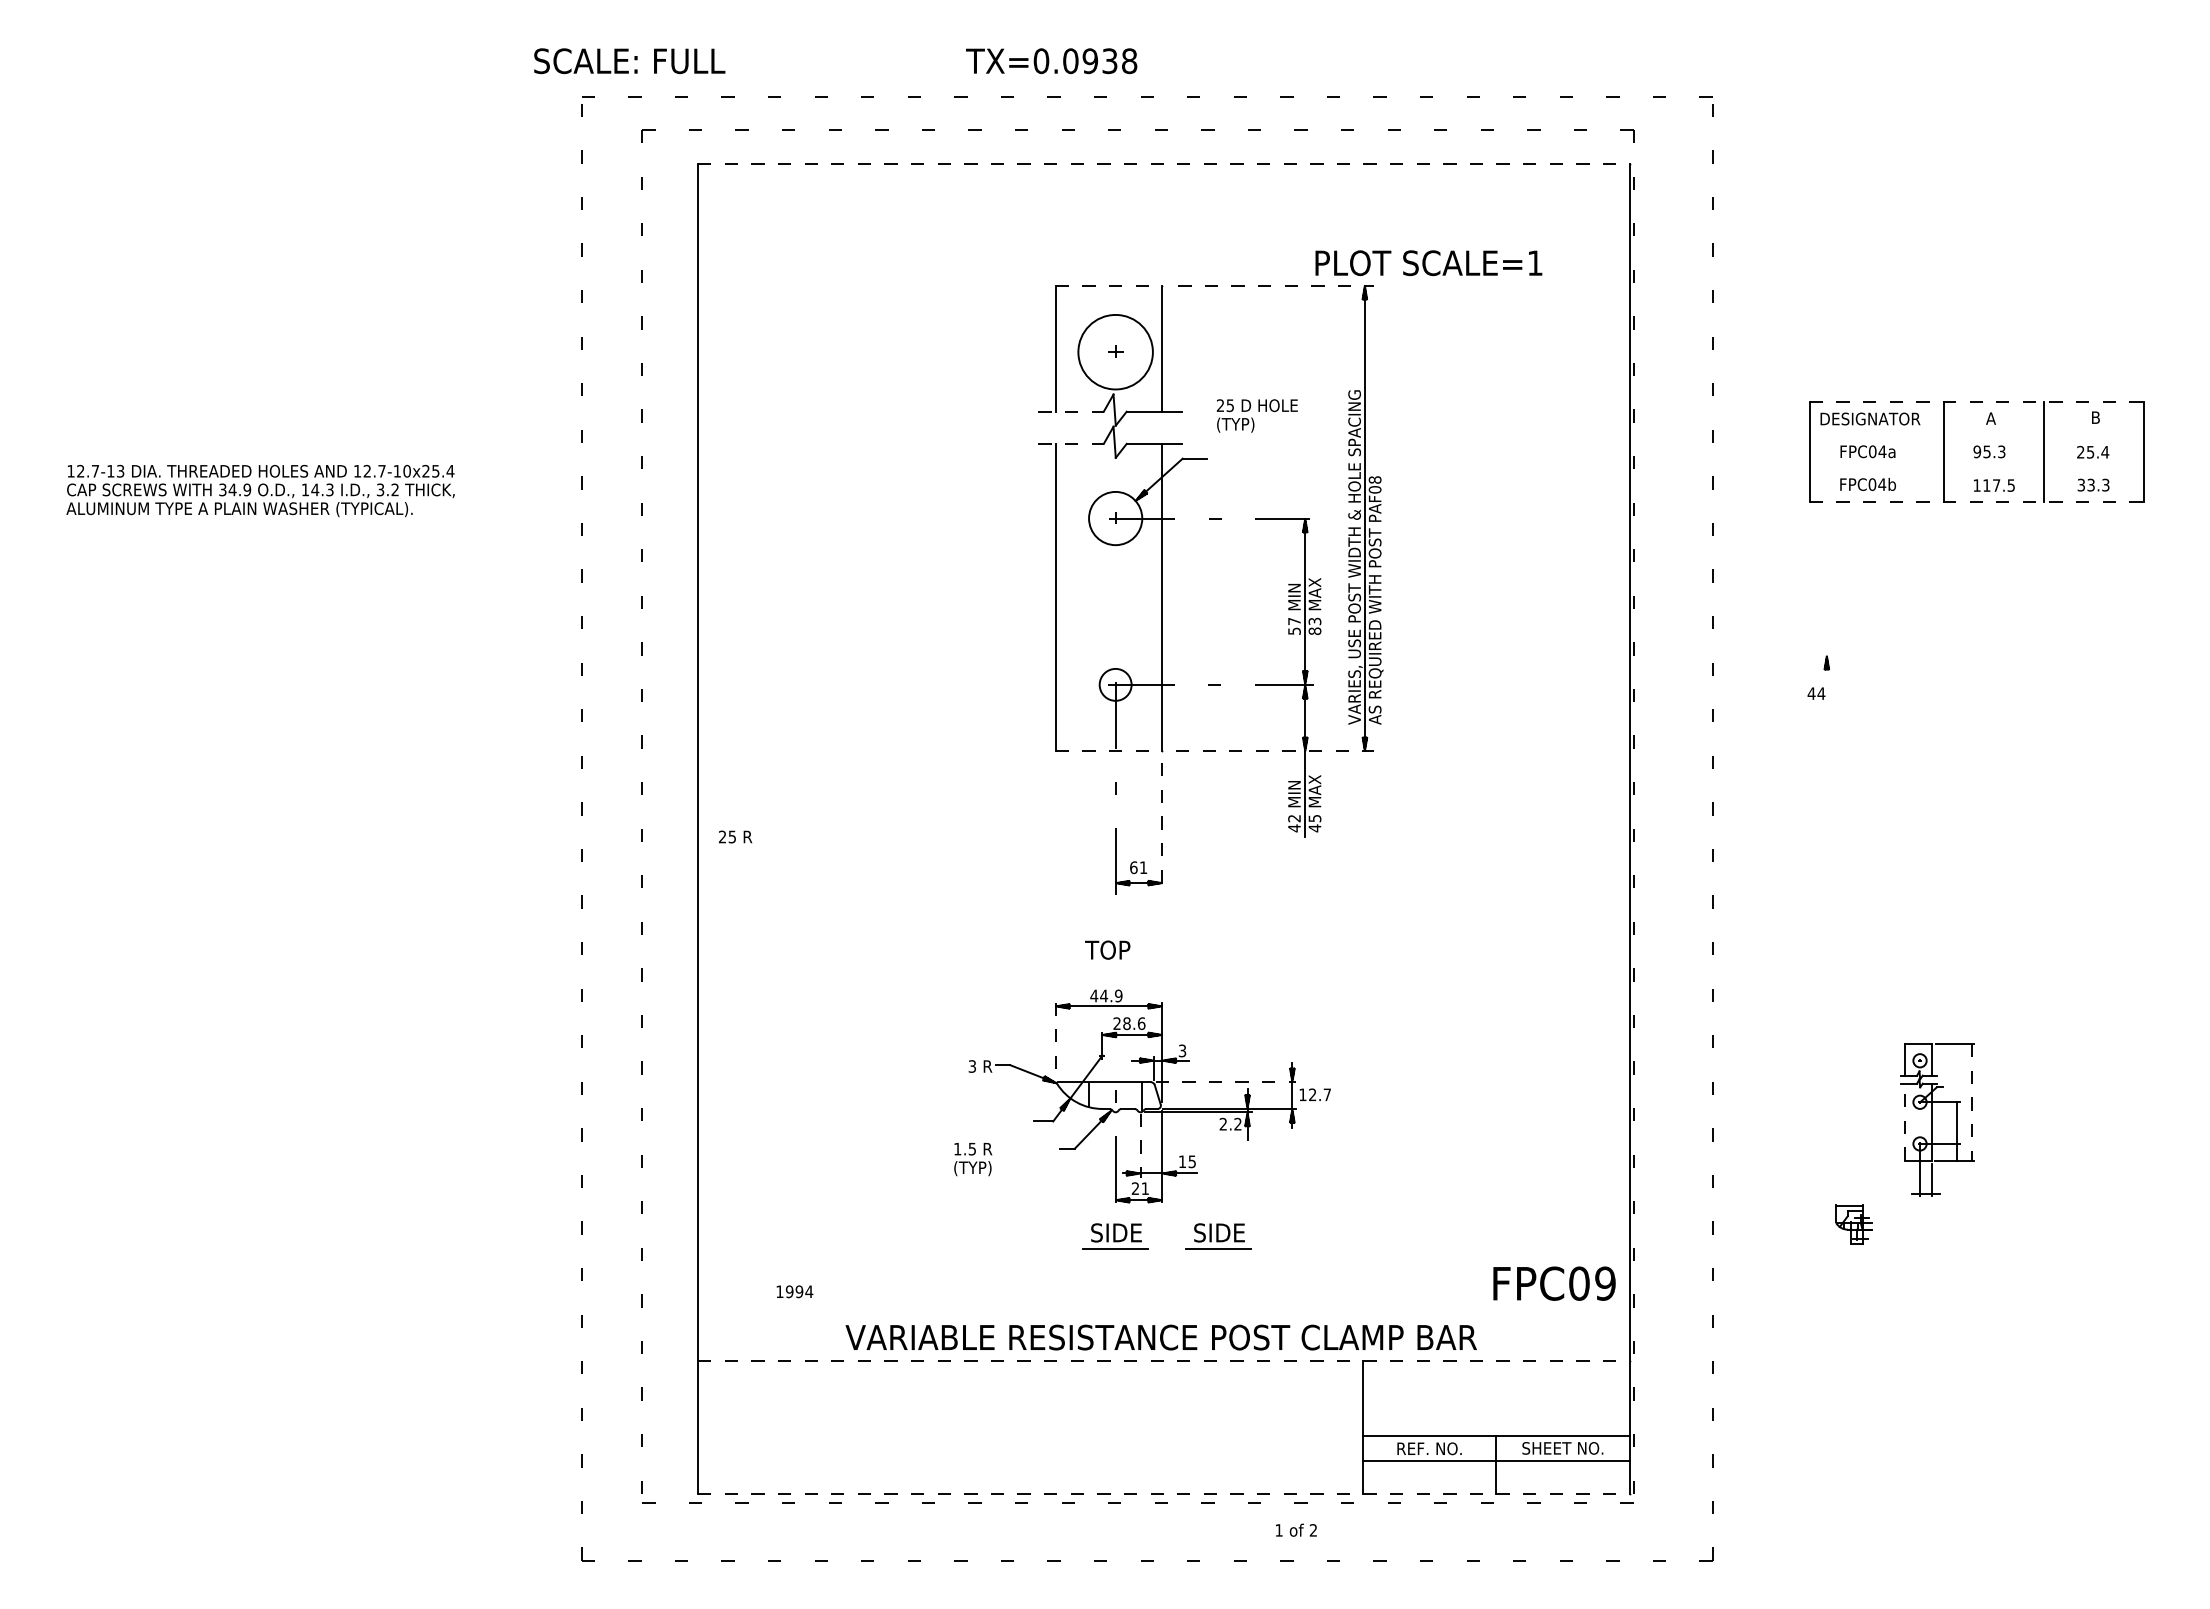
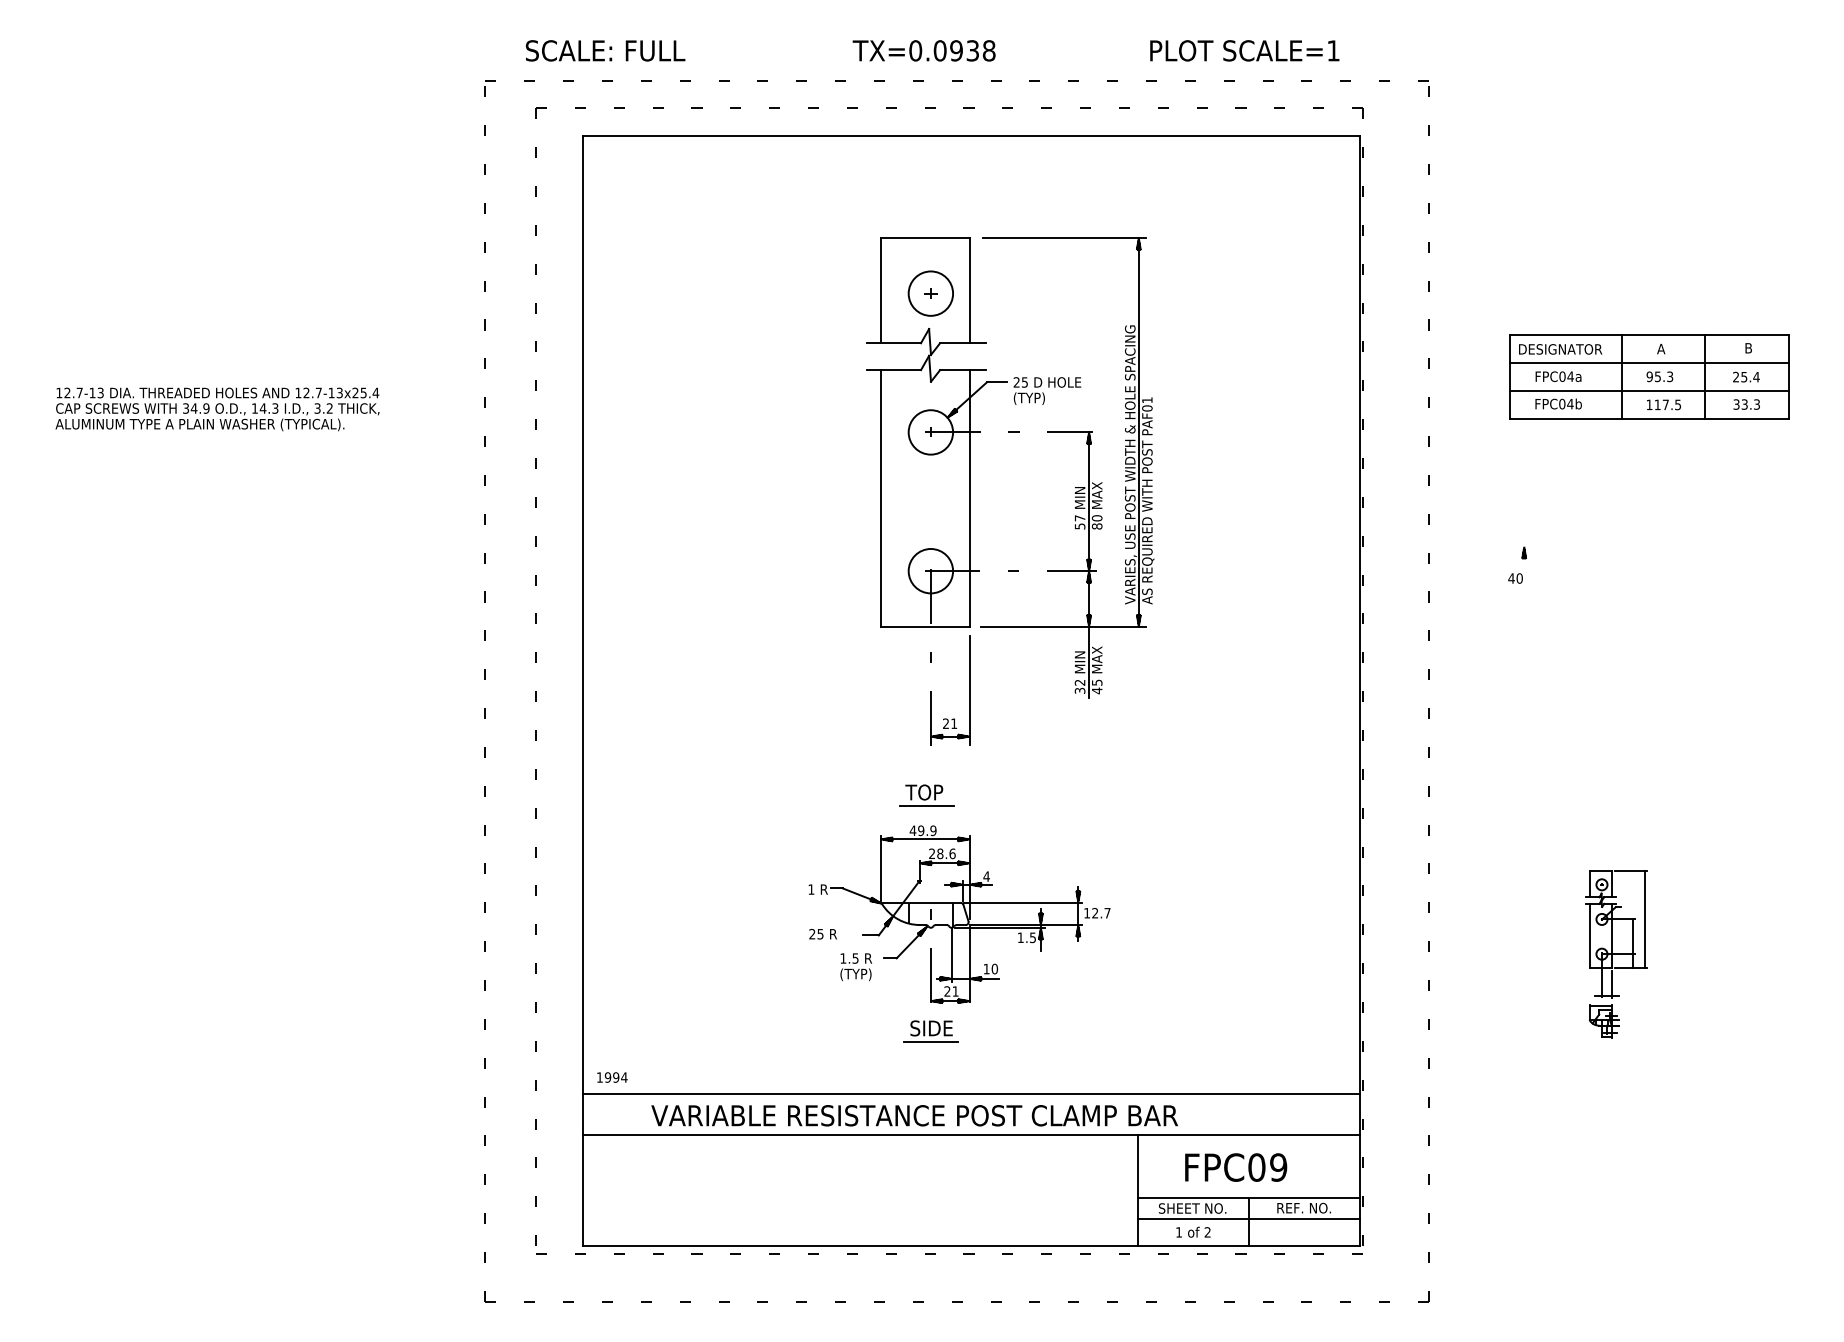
text: (629, 61) -> (605, 51), moved
text: (1051, 61) -> (924, 51), moved
line: (1163, 163) -> (970, 136), dashed -> solid
text: (1428, 263) -> (1244, 51), moved
line: (1109, 285) -> (925, 237), dashed -> solid
line: (1276, 285) -> (1065, 237), dashed -> solid
circle: (1115, 351) -> (930, 293), size x0.71
line: (1976, 402) -> (1649, 335), dashed -> solid
line: (1071, 411) -> (894, 343), dashed -> solid
text: (1256, 415) -> (1046, 390), moved
line: (1976, 435) -> (1649, 363), added
line: (1071, 443) -> (894, 369), dashed -> solid
line: (1976, 468) -> (1649, 390), added
text: (406, 471) -> (339, 393), 12.7-10x25.4 -> 12.7-13x25.4
text: (1374, 479) -> (1146, 399), PAF08 -> PAF01
line: (1976, 501) -> (1649, 418), dashed -> solid
text: (1314, 621) -> (1096, 518), 83 -> 80
circle: (1115, 684) -> (930, 570), size x1.67
text: (1821, 693) -> (1519, 578), 44 -> 40
line: (1109, 751) -> (925, 626), dashed -> solid
line: (1275, 751) -> (1064, 626), dashed -> solid
line: (1162, 828) -> (969, 691), dashed -> solid
text: (1294, 828) -> (1080, 691), 42 -> 32
text: (735, 836) -> (823, 933), moved
text: (1133, 867) -> (945, 723), 61 -> 21
line: (1110, 966) -> (926, 806), added
text: (1104, 995) -> (921, 830), 44.9 -> 49.9
line: (1055, 1041) -> (880, 868), dashed -> solid
text: (1182, 1050) -> (986, 876), 3 -> 4
text: (971, 1066) -> (810, 889), 3 -> 1
line: (1226, 1082) -> (1023, 902), dashed -> solid
line: (1971, 1102) -> (1644, 919), dashed -> solid
line: (1905, 1121) -> (1589, 935), dashed -> solid
text: (1230, 1123) -> (1026, 937), 2.2 -> 1.5
line: (1140, 1146) -> (951, 956), dashed -> solid
text: (973, 1159) -> (856, 967), moved
text: (1192, 1161) -> (995, 968), 15 -> 10
part: (1853, 1224) -> (1604, 1021), moved
part: (1218, 1236) -> (1016, 1031), removed
text: (1554, 1283) -> (1236, 1167), moved
text: (794, 1291) -> (612, 1077), moved
line: (1163, 1311) -> (970, 1093), added
text: (1160, 1337) -> (914, 1115), moved
line: (1163, 1361) -> (970, 1135), dashed -> solid
text: (1429, 1448) -> (1192, 1208), REF. NO. -> SHEET NO.
text: (1562, 1448) -> (1303, 1208), SHEET NO. -> REF. NO.
line: (1163, 1494) -> (970, 1246), dashed -> solid
text: (1296, 1529) -> (1193, 1231), moved

